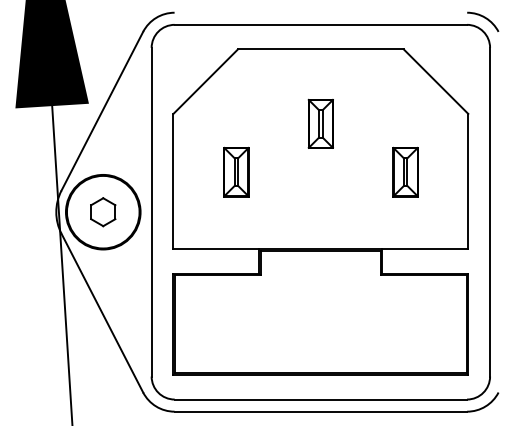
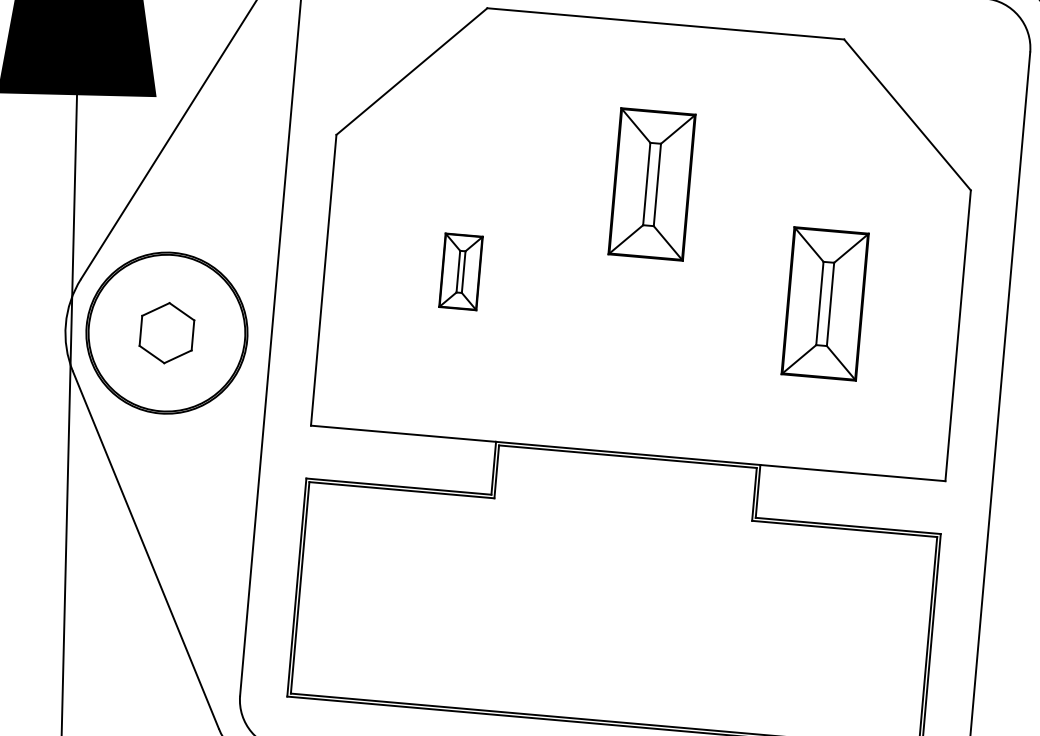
part: (320, 123) -> (651, 183), size x1.4
part: (236, 171) -> (461, 270), size x0.7
part: (405, 171) -> (824, 302), size x1.4

